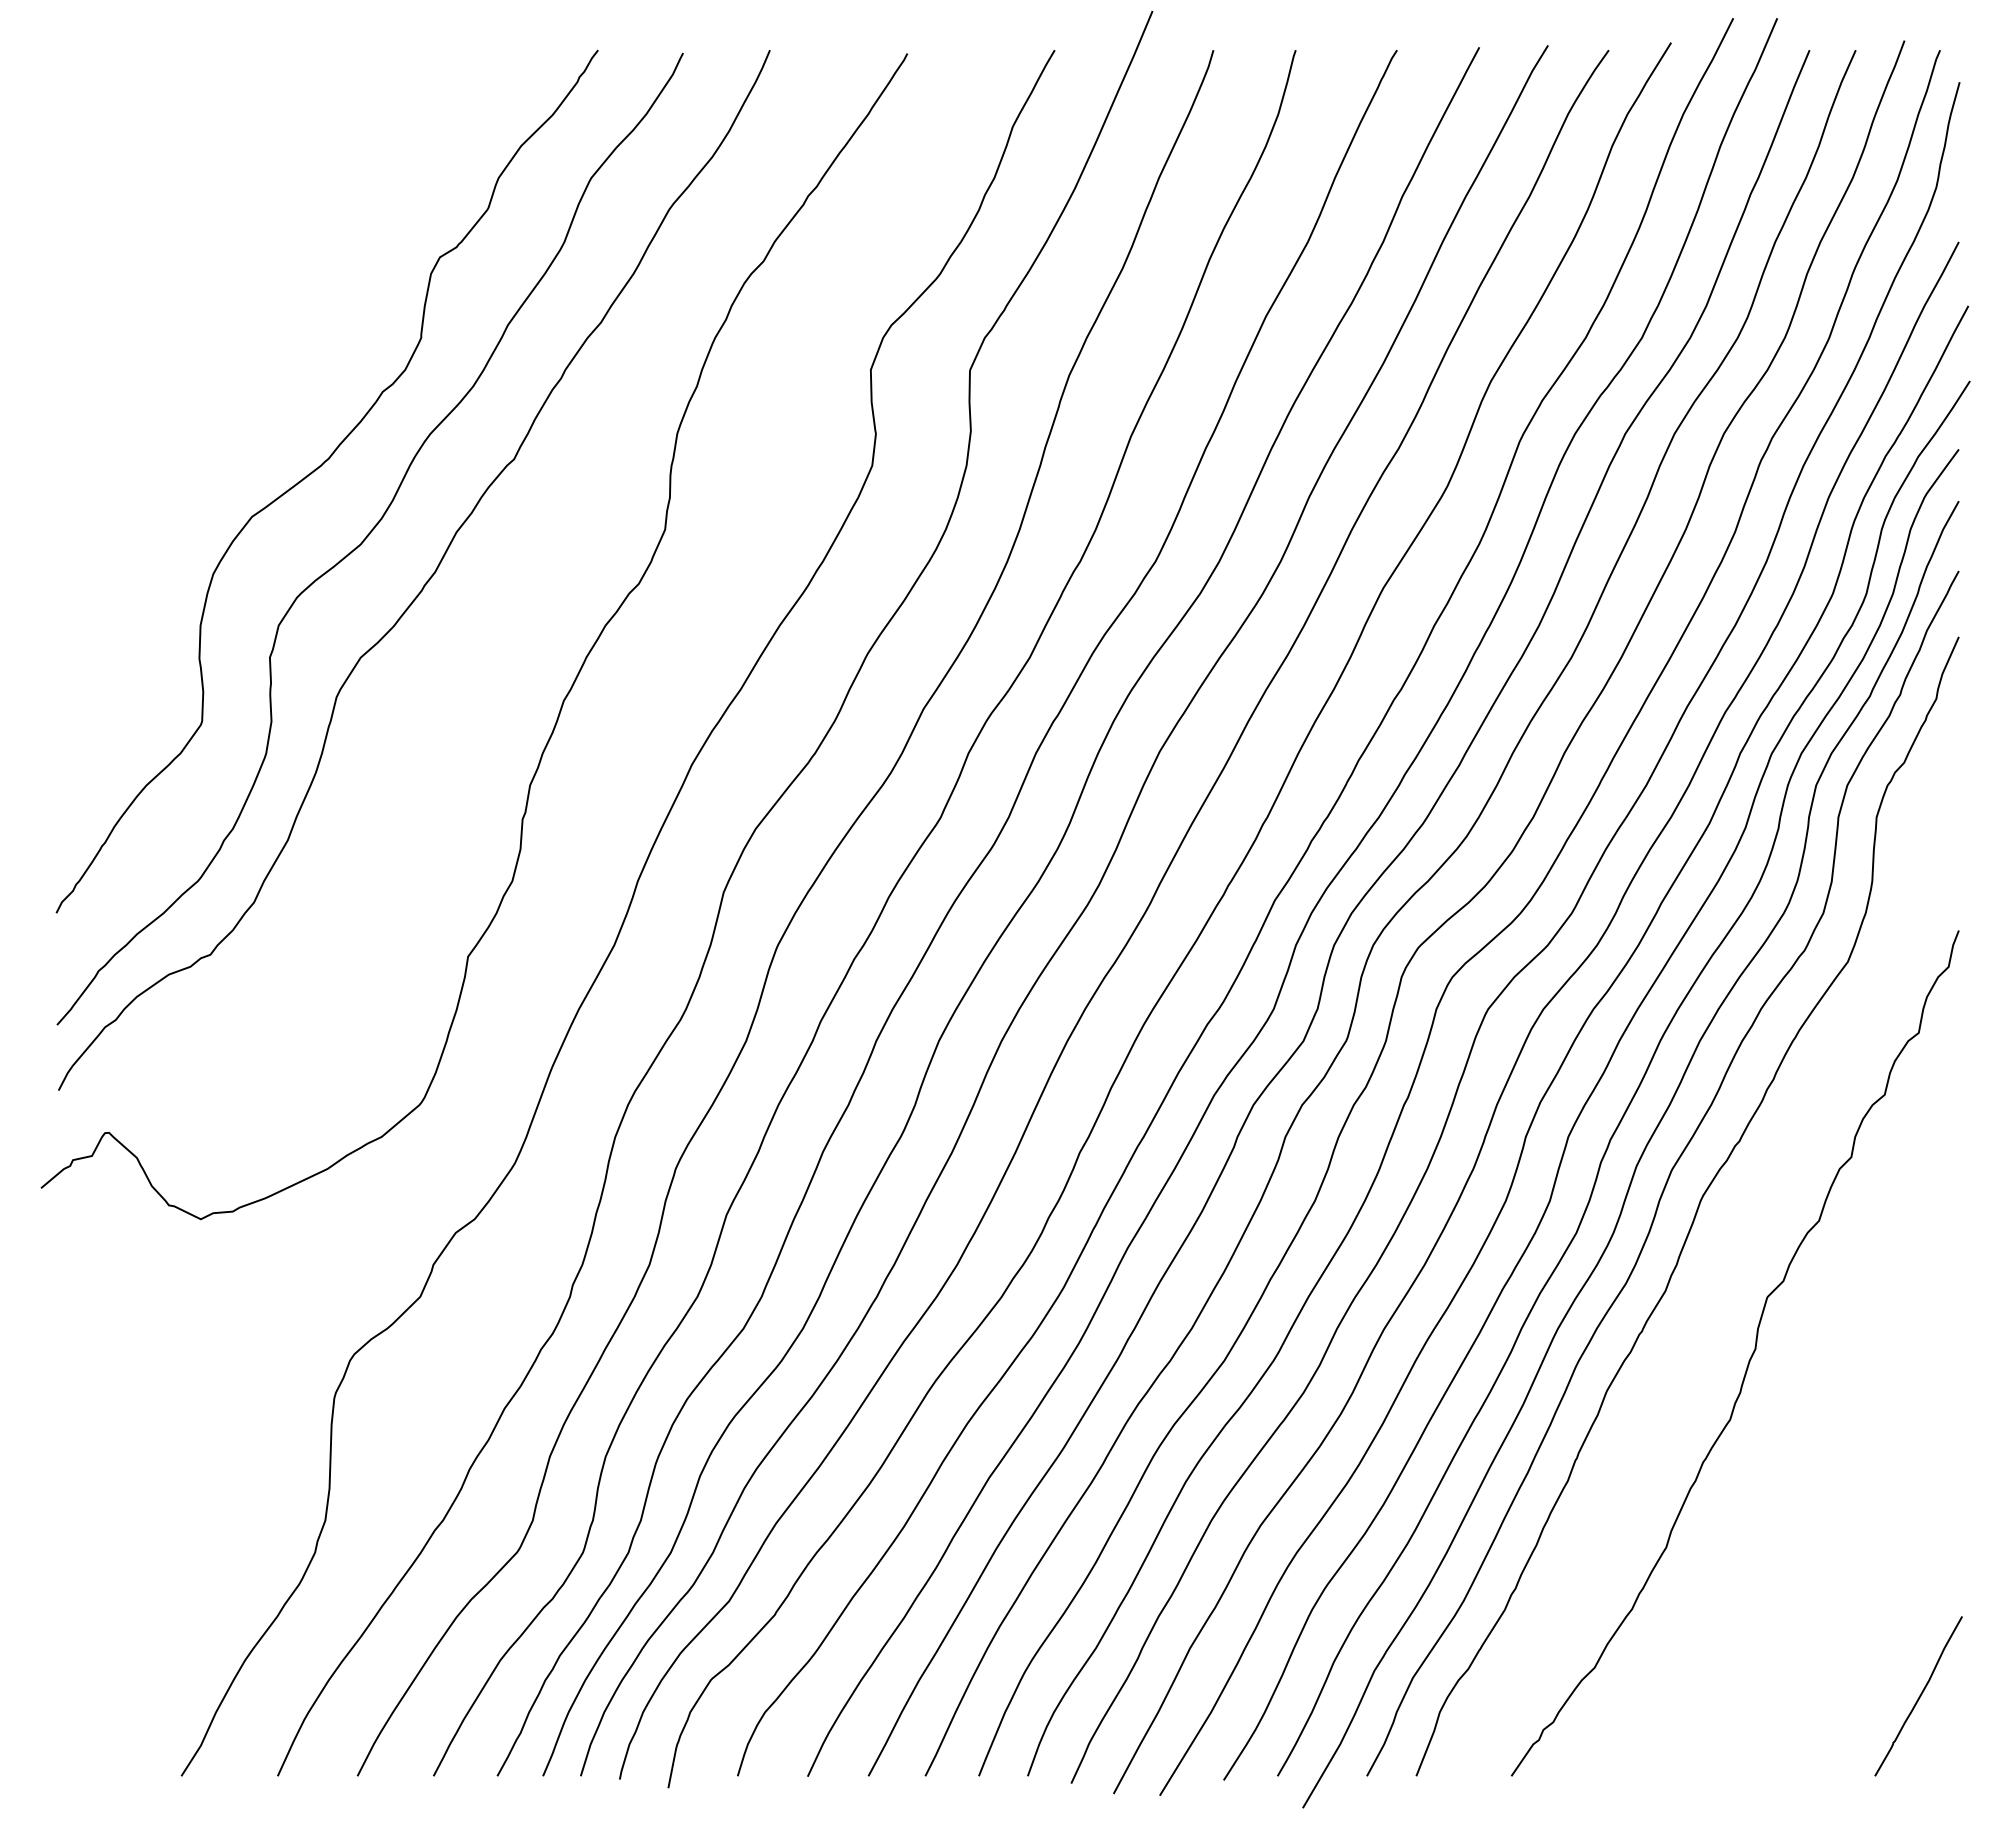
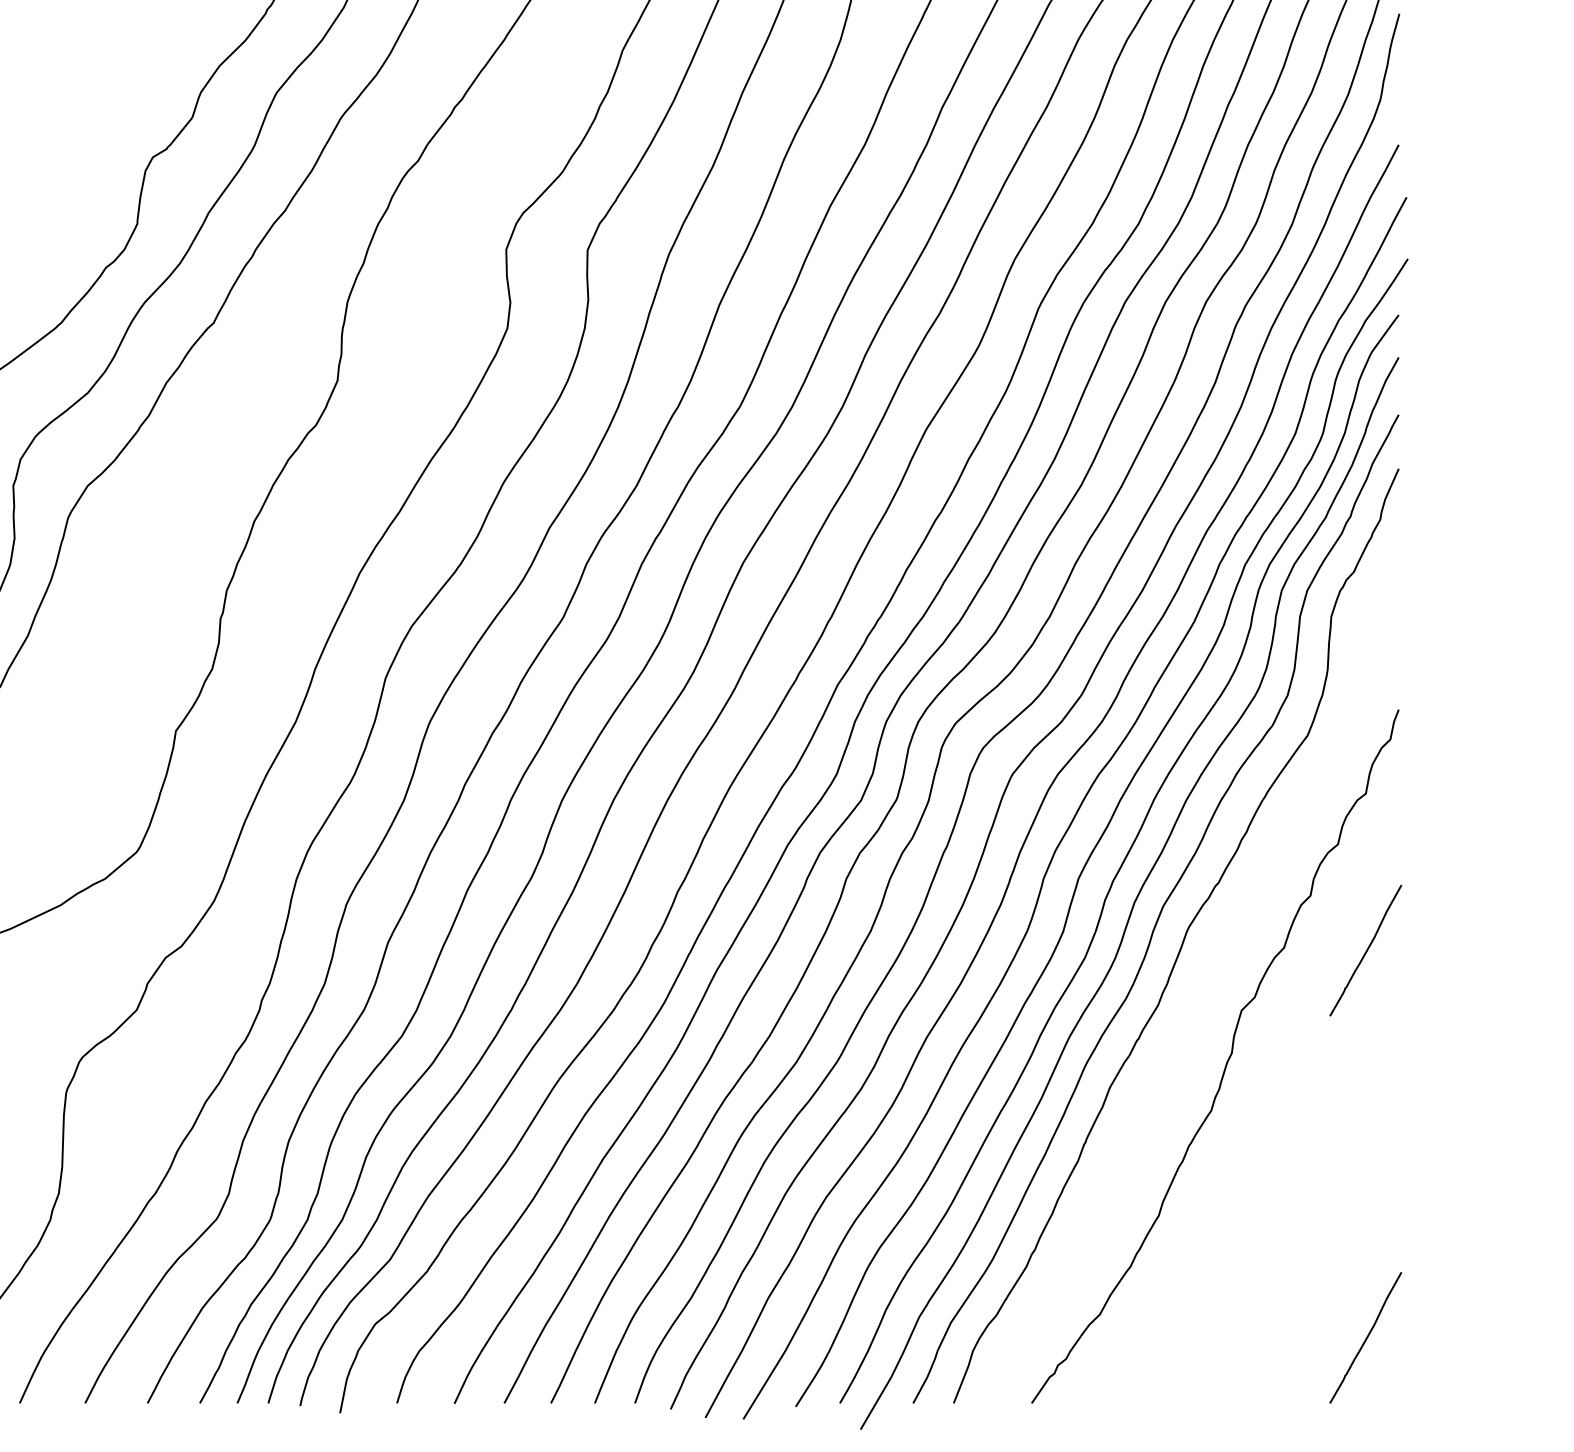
curve: (1919, 1224) -> (1366, 950), added

